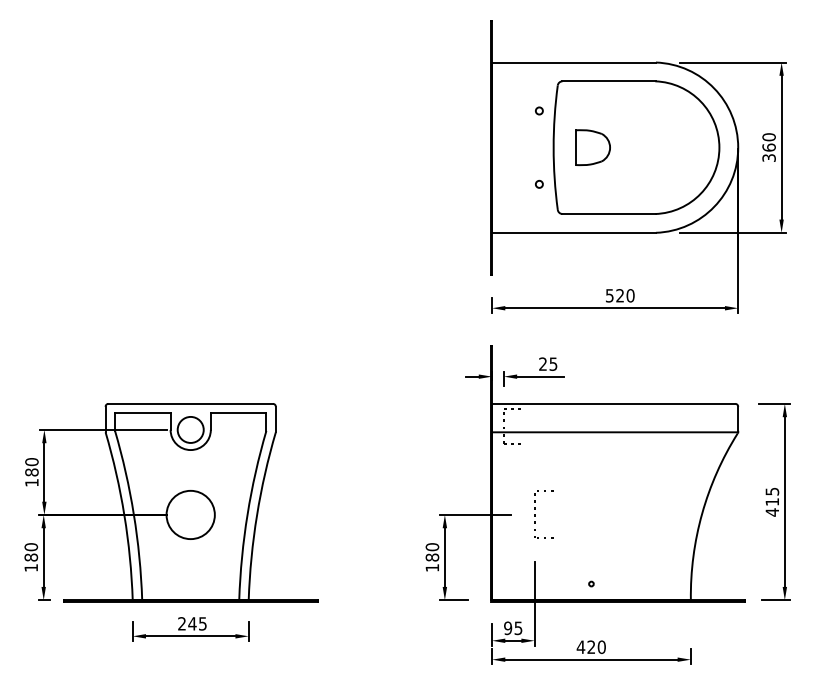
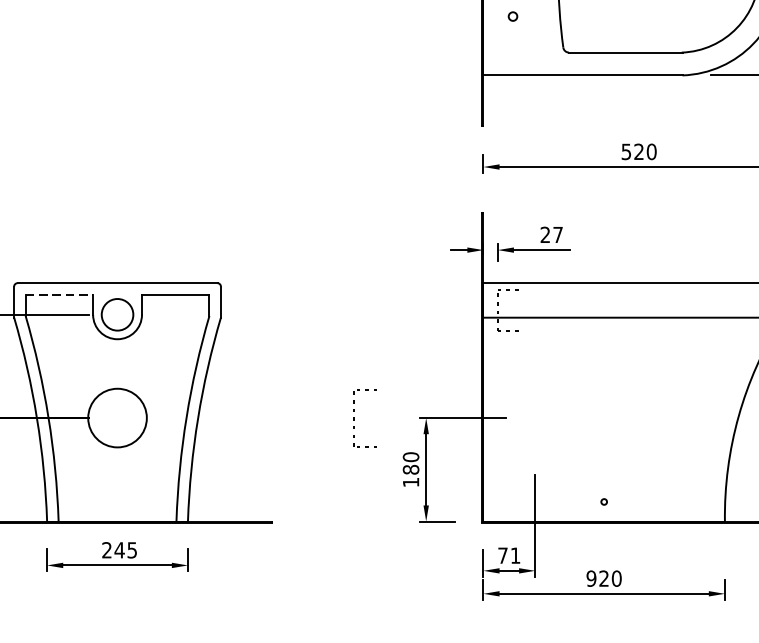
circle: (539, 183) -> (513, 15), moved
text: (553, 363) -> (558, 234), 25 -> 27
line: (142, 413) -> (58, 294), solid -> dashed
part: (535, 514) -> (355, 417), moved
text: (513, 628) -> (509, 555), 95 -> 71
text: (580, 647) -> (590, 579), 420 -> 920

